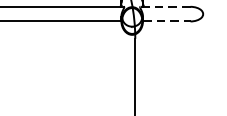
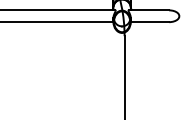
line: (164, 6) -> (148, 10), dashed -> solid
line: (167, 21) -> (150, 22), dashed -> solid

